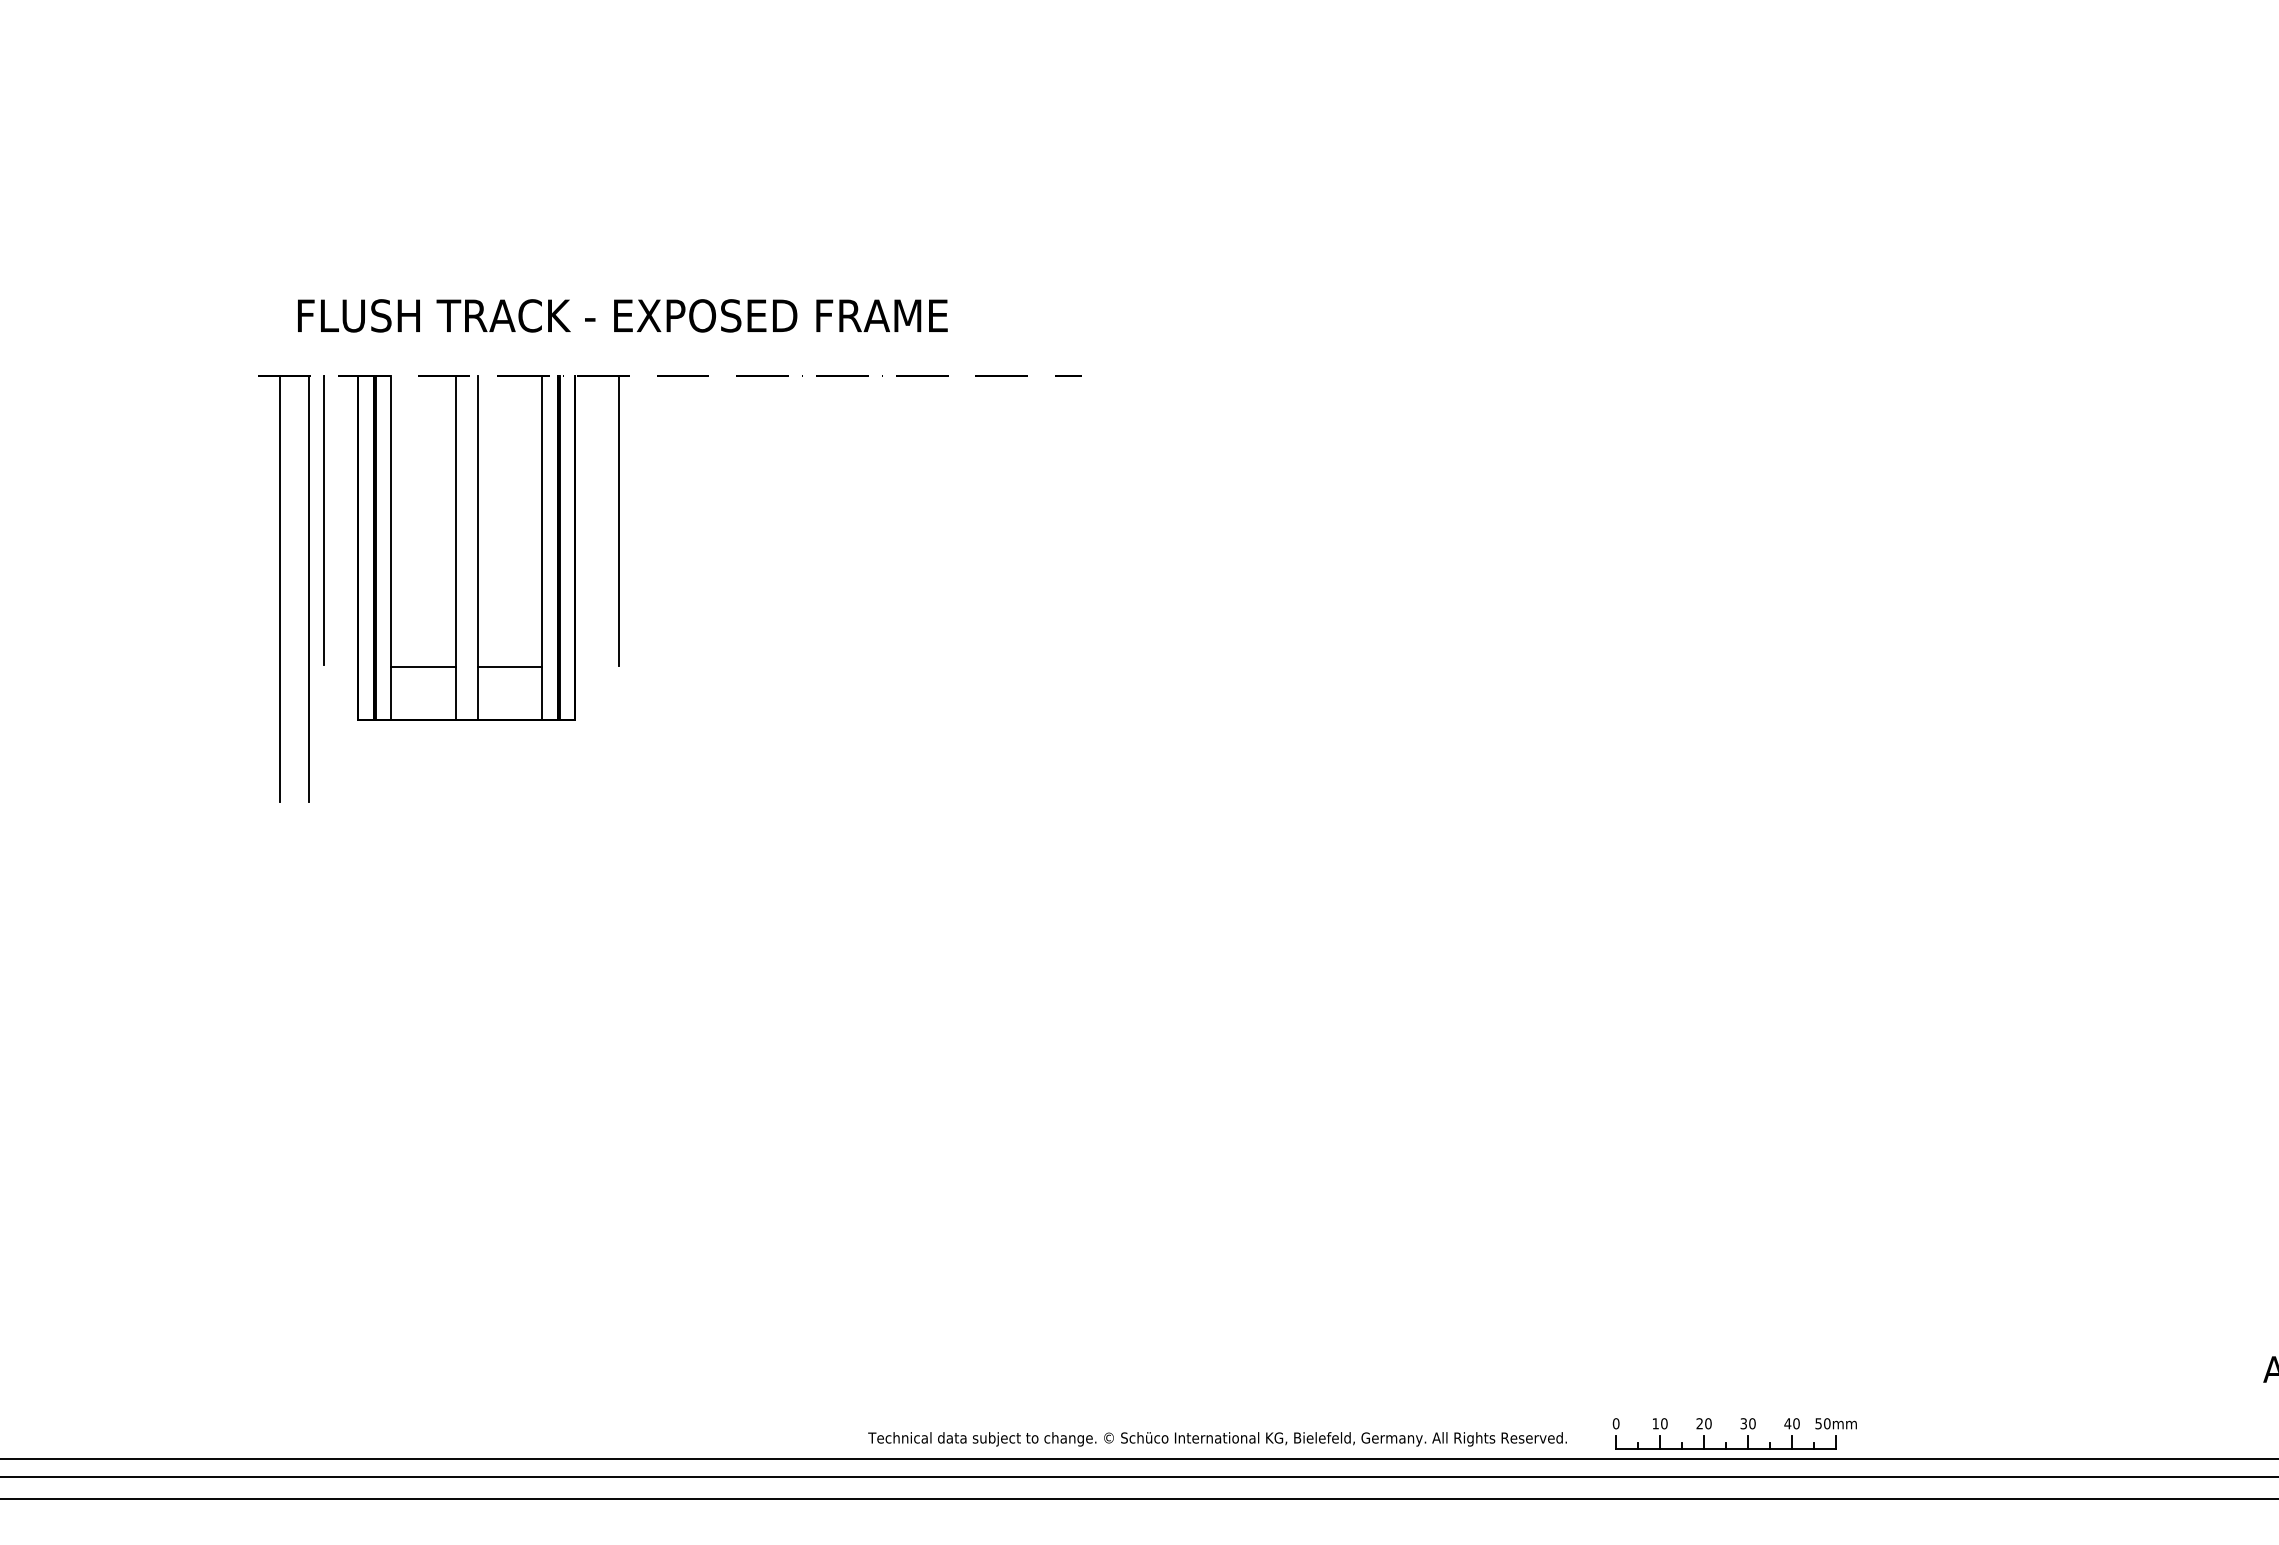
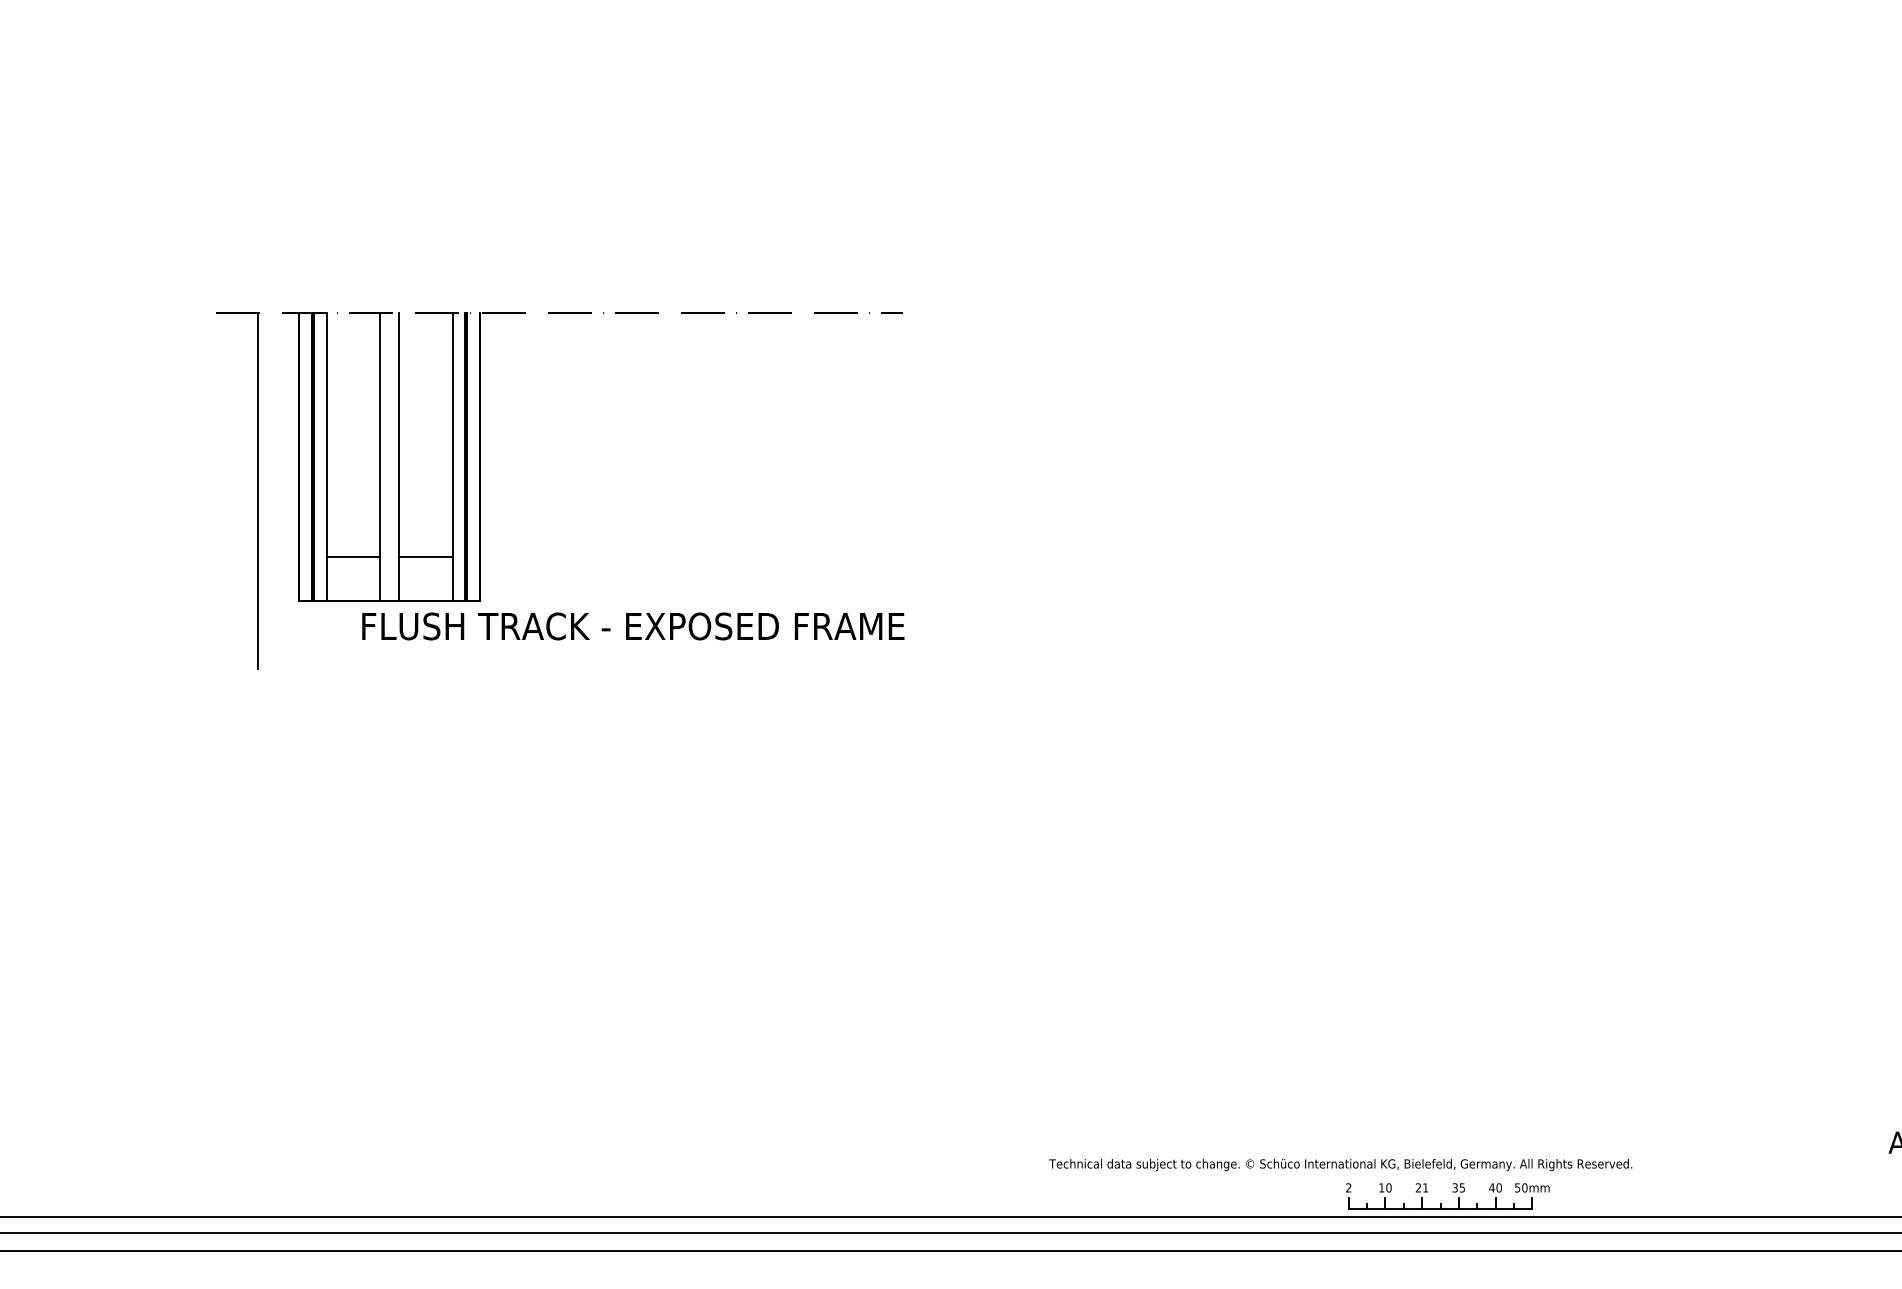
text: (622, 315) -> (633, 626), moved
line: (324, 520) -> (270, 434), removed
line: (619, 520) -> (517, 434), removed
line: (280, 588) -> (234, 490), removed
text: (1615, 1423) -> (1348, 1187), 0 -> 2
text: (1708, 1423) -> (1425, 1187), 20 -> 21
text: (1752, 1423) -> (1462, 1187), 30 -> 35
text: (1217, 1439) -> (1340, 1165), moved

